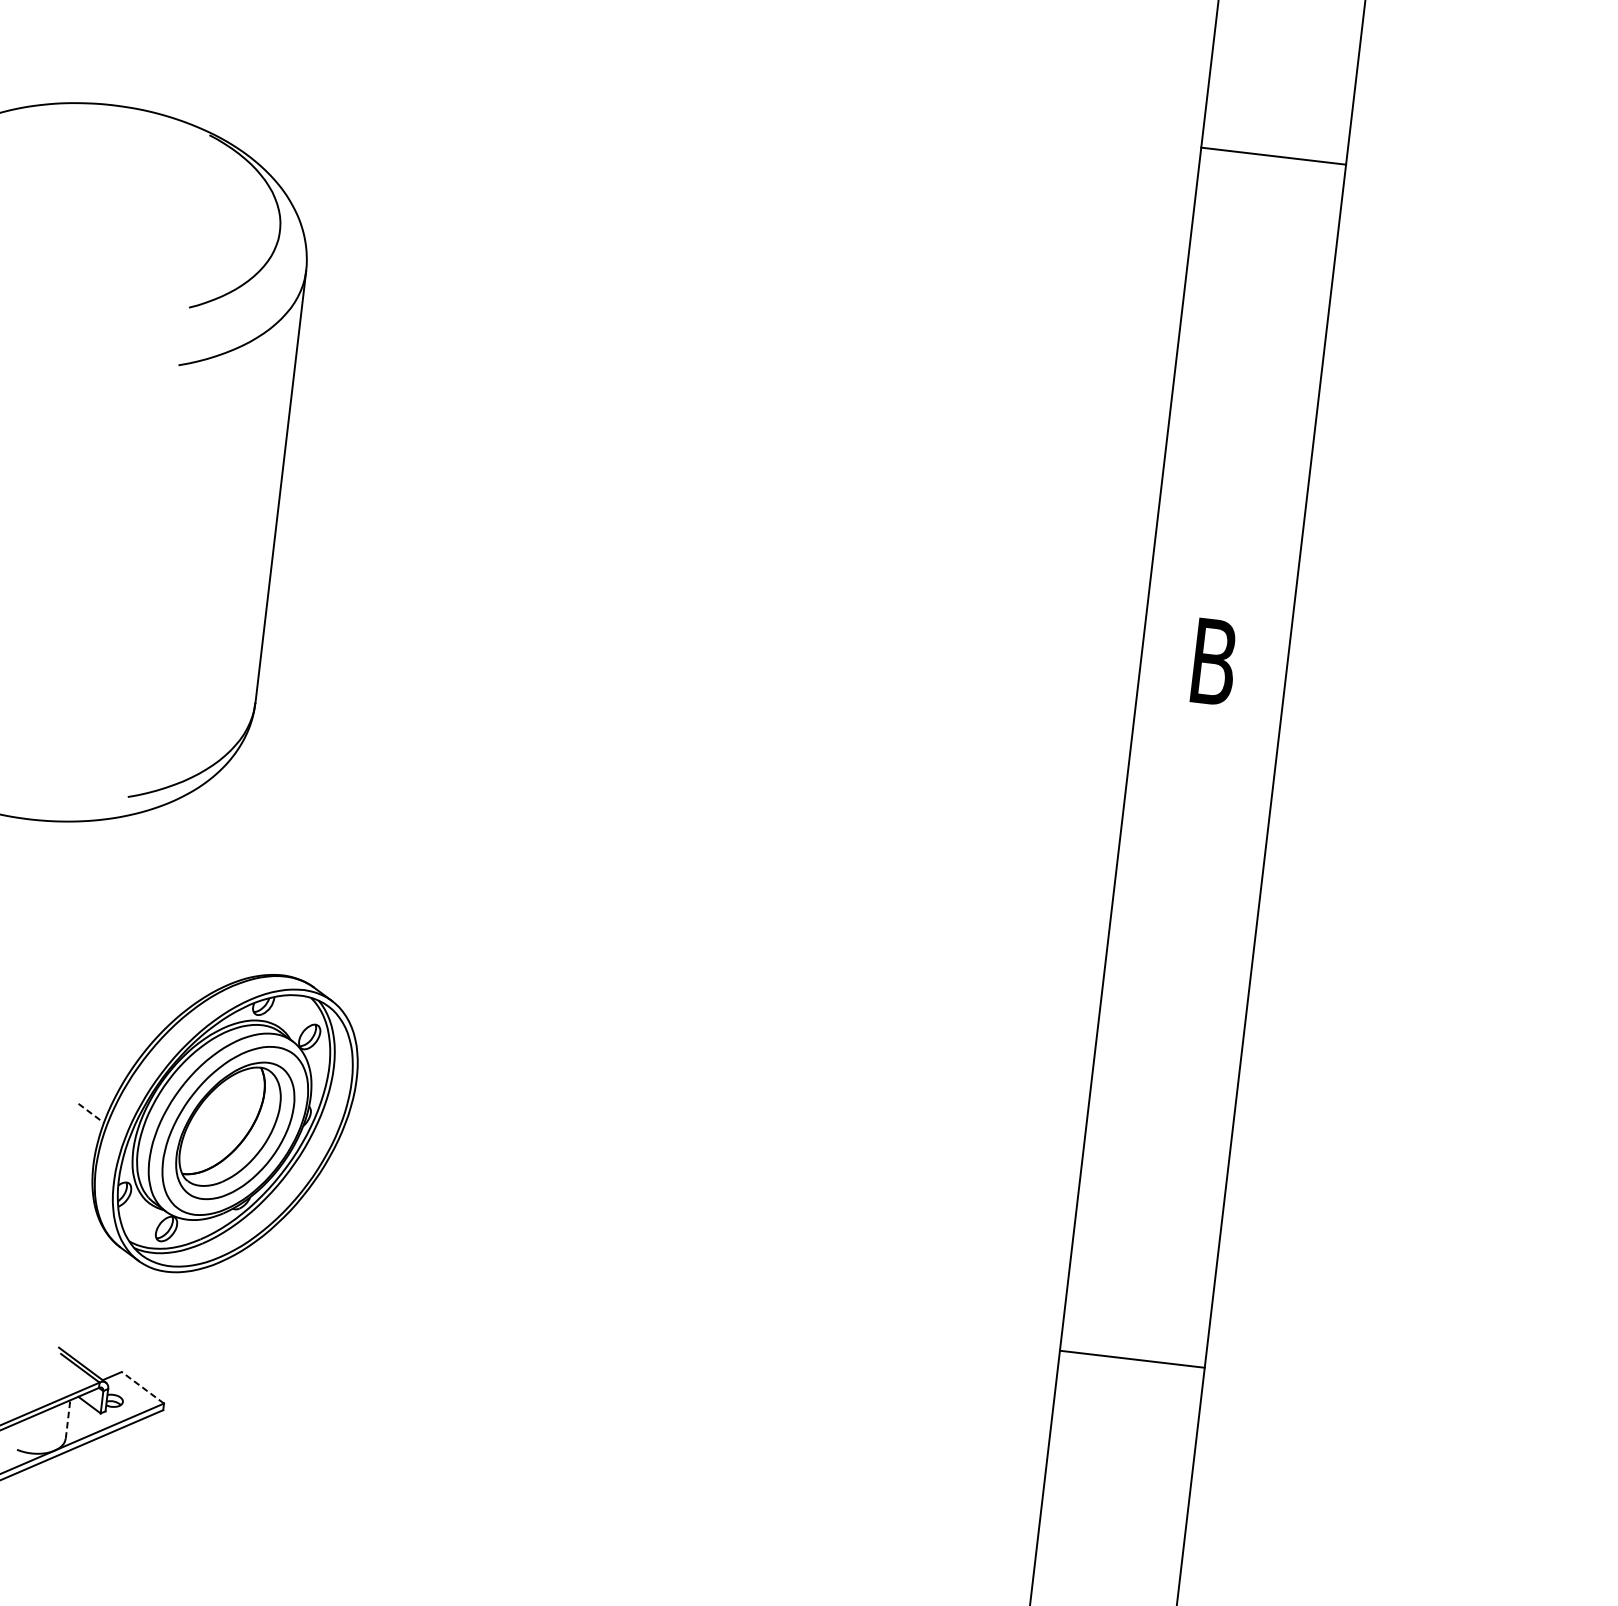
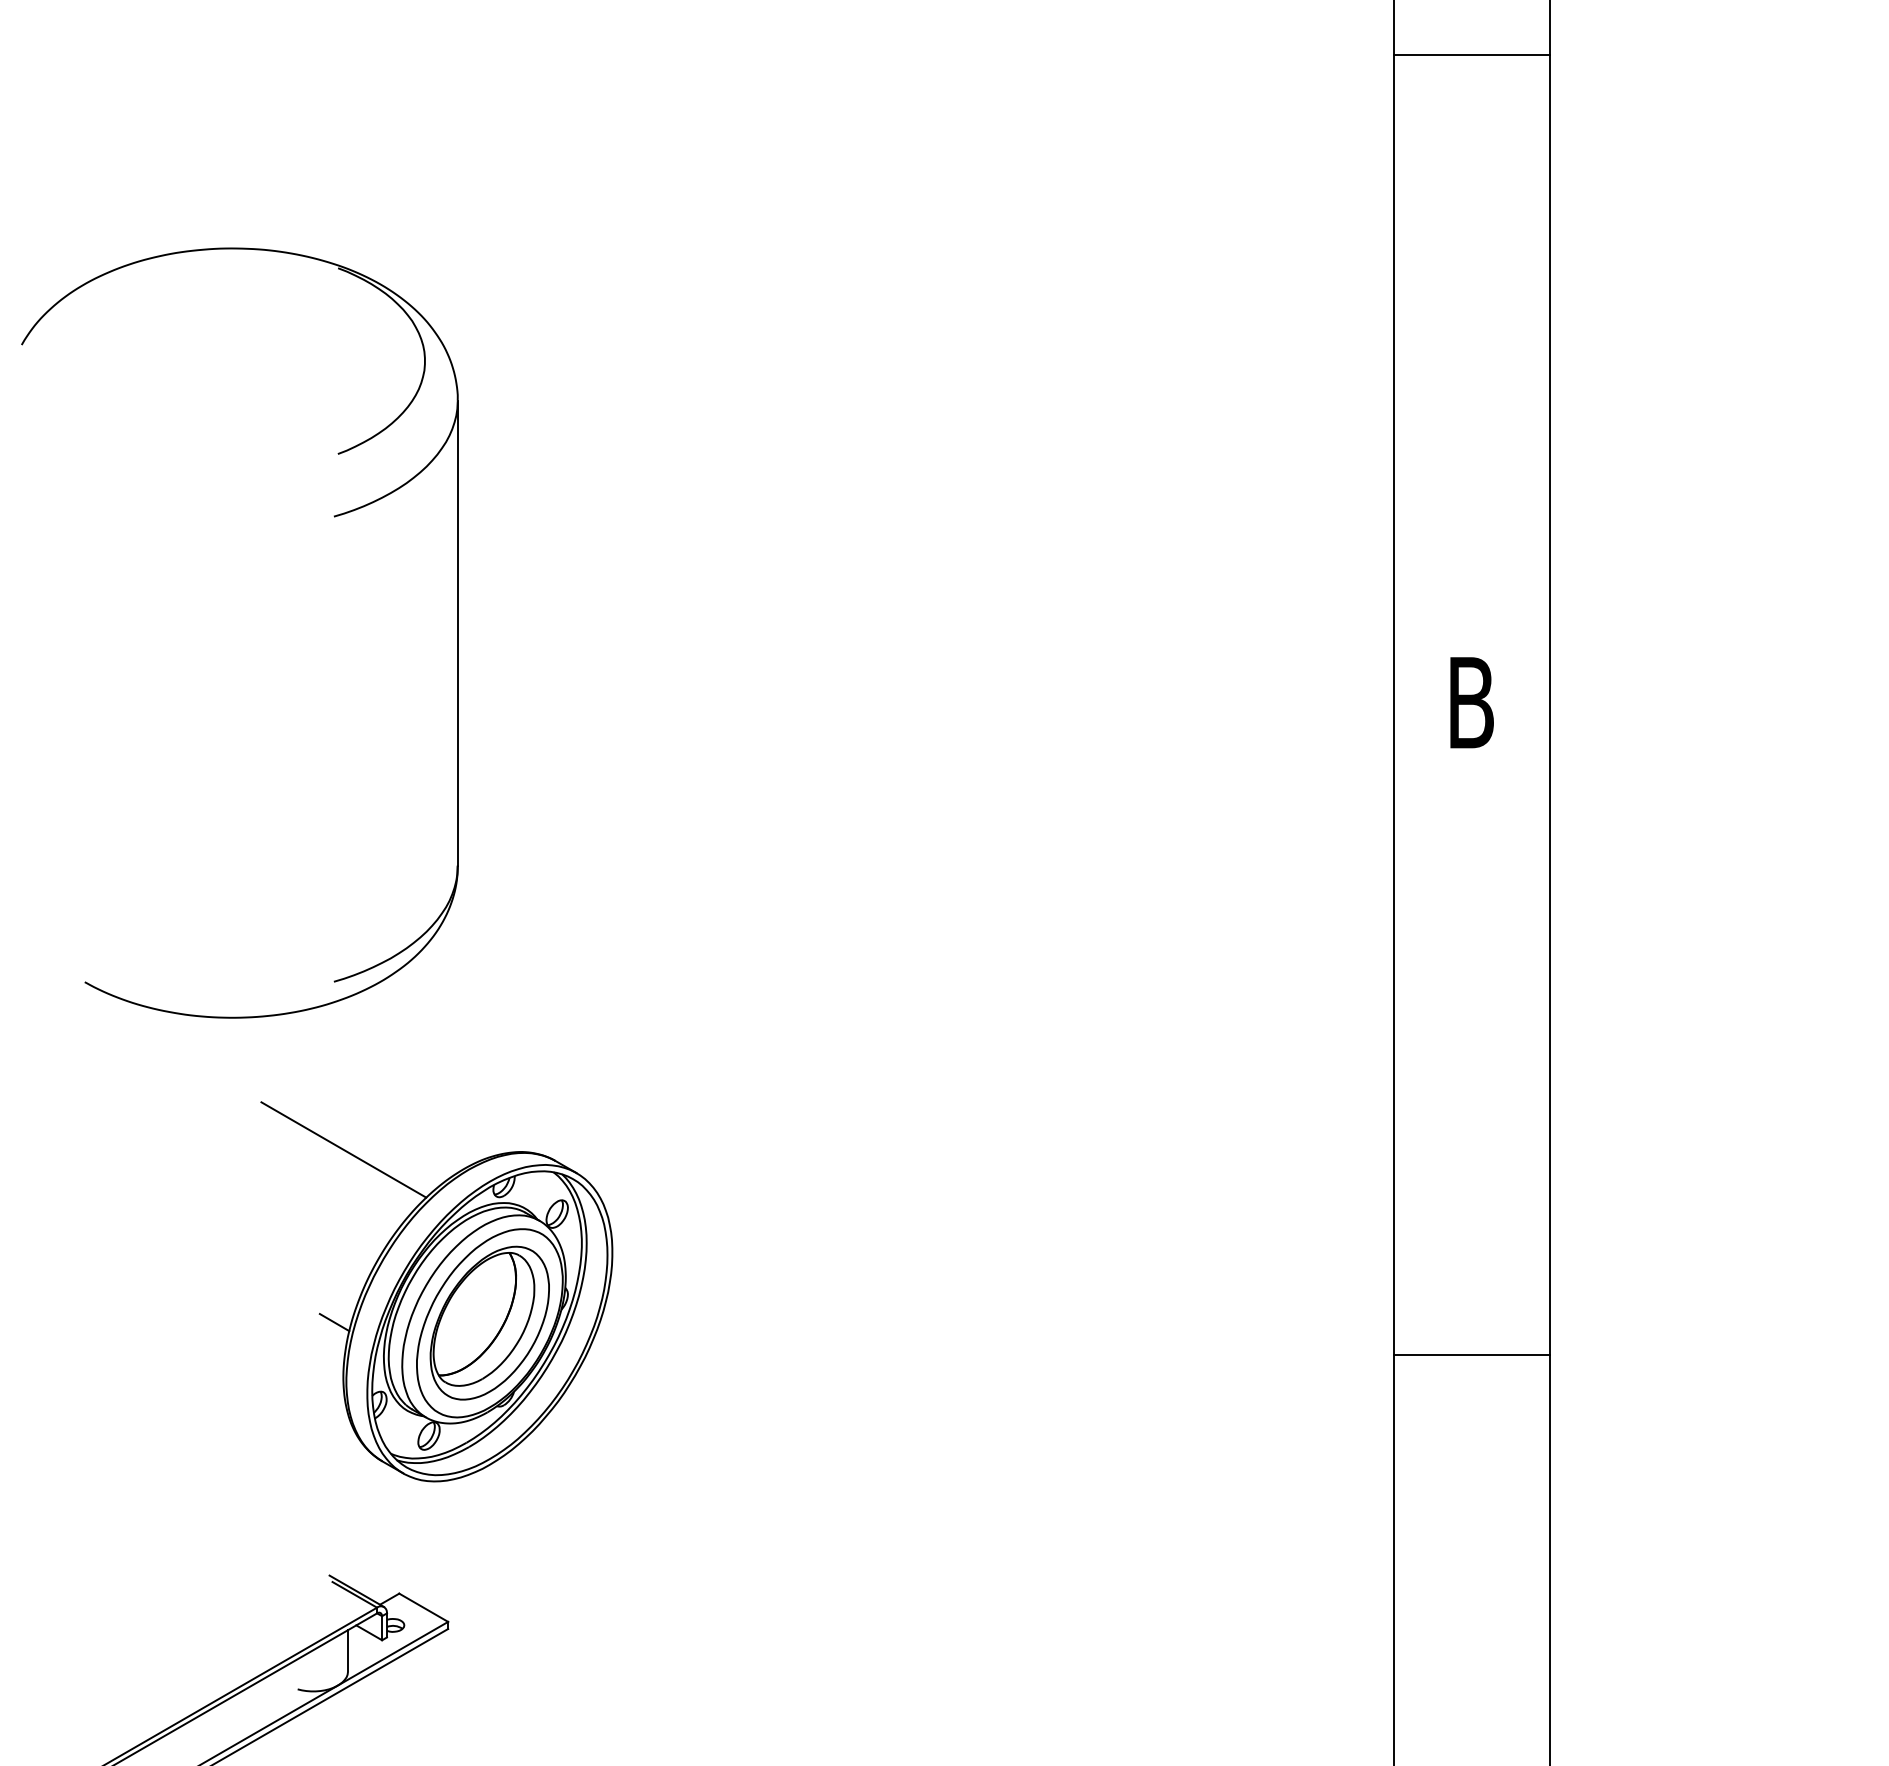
line: (1273, 156) -> (1471, 54), moved
line: (118, 953) -> (343, 1149), added
line: (92, 1113) -> (335, 1322), dashed -> solid
line: (1132, 1358) -> (1471, 1354), moved
line: (142, 1387) -> (423, 1607), dashed -> solid
line: (68, 1419) -> (348, 1650), dashed -> solid

